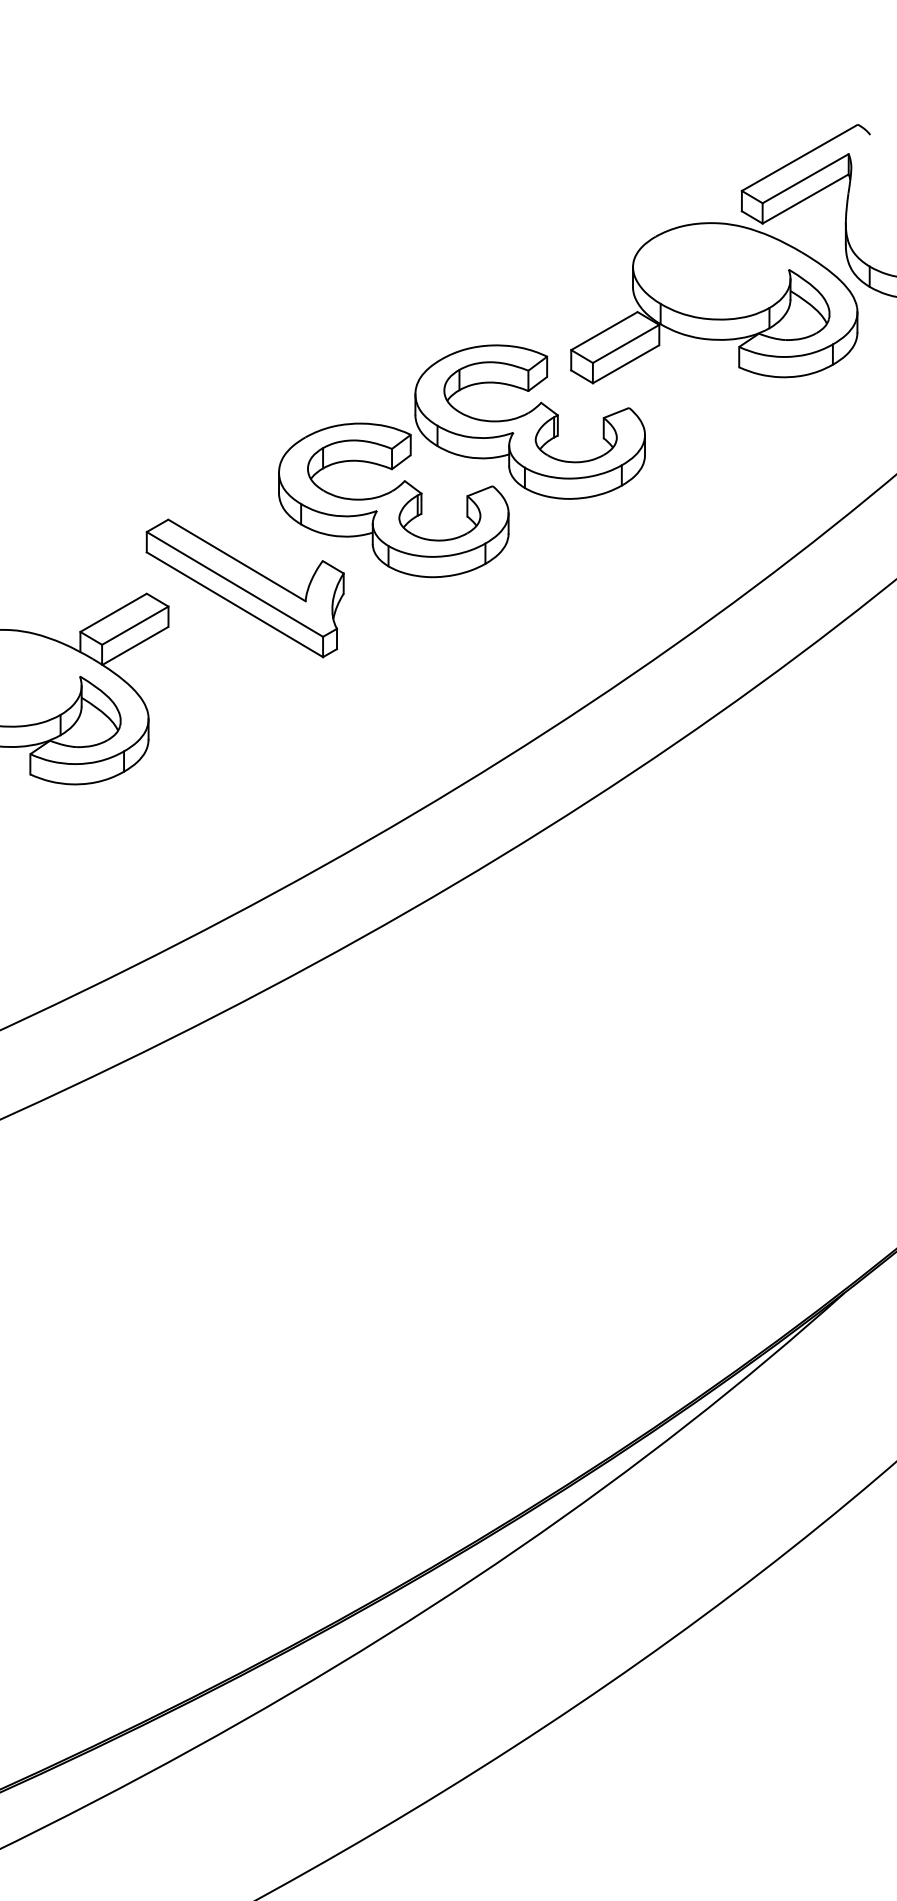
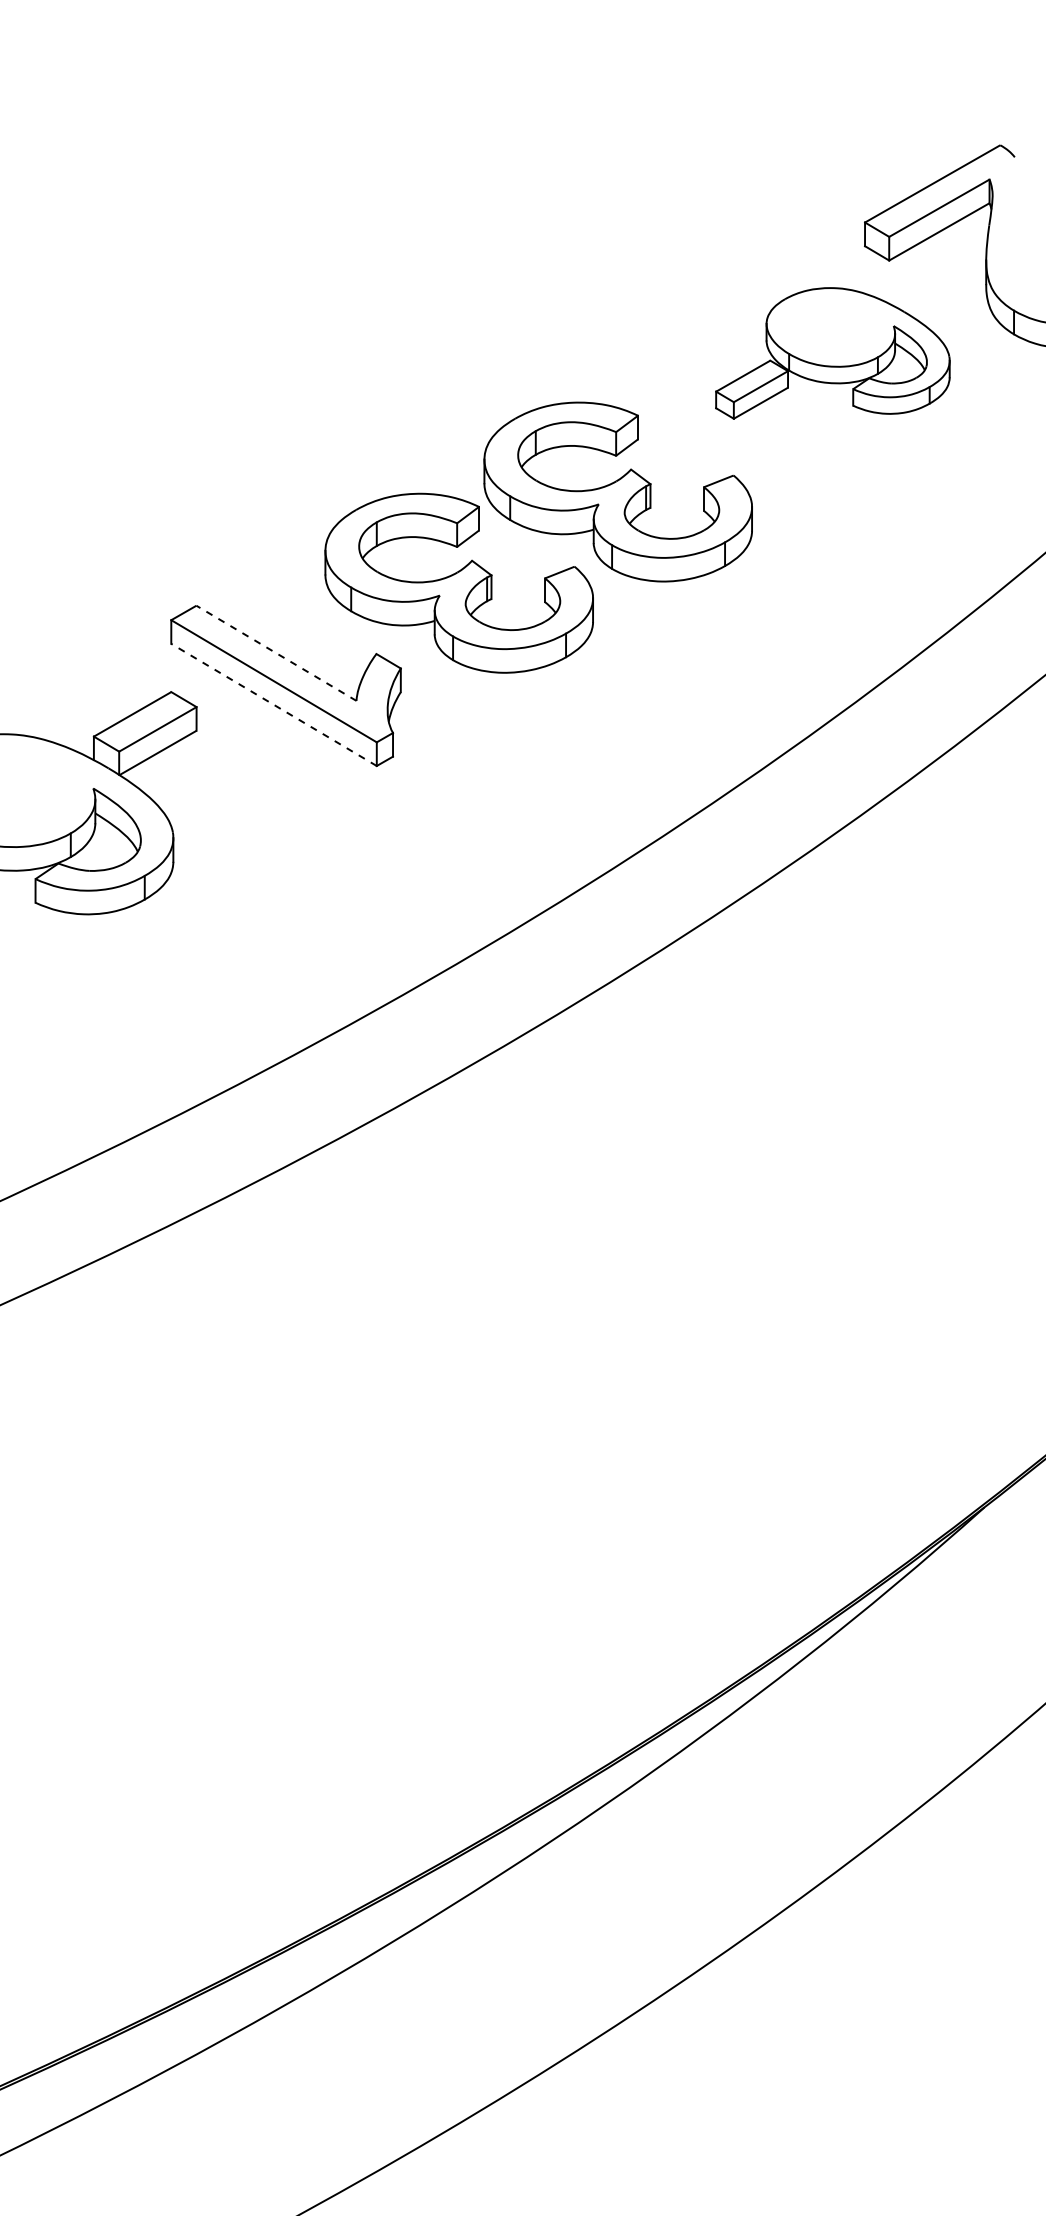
part: (713, 303) -> (832, 353), size x0.7
line: (237, 560) -> (276, 653), solid -> dashed
line: (235, 604) -> (274, 704), solid -> dashed

